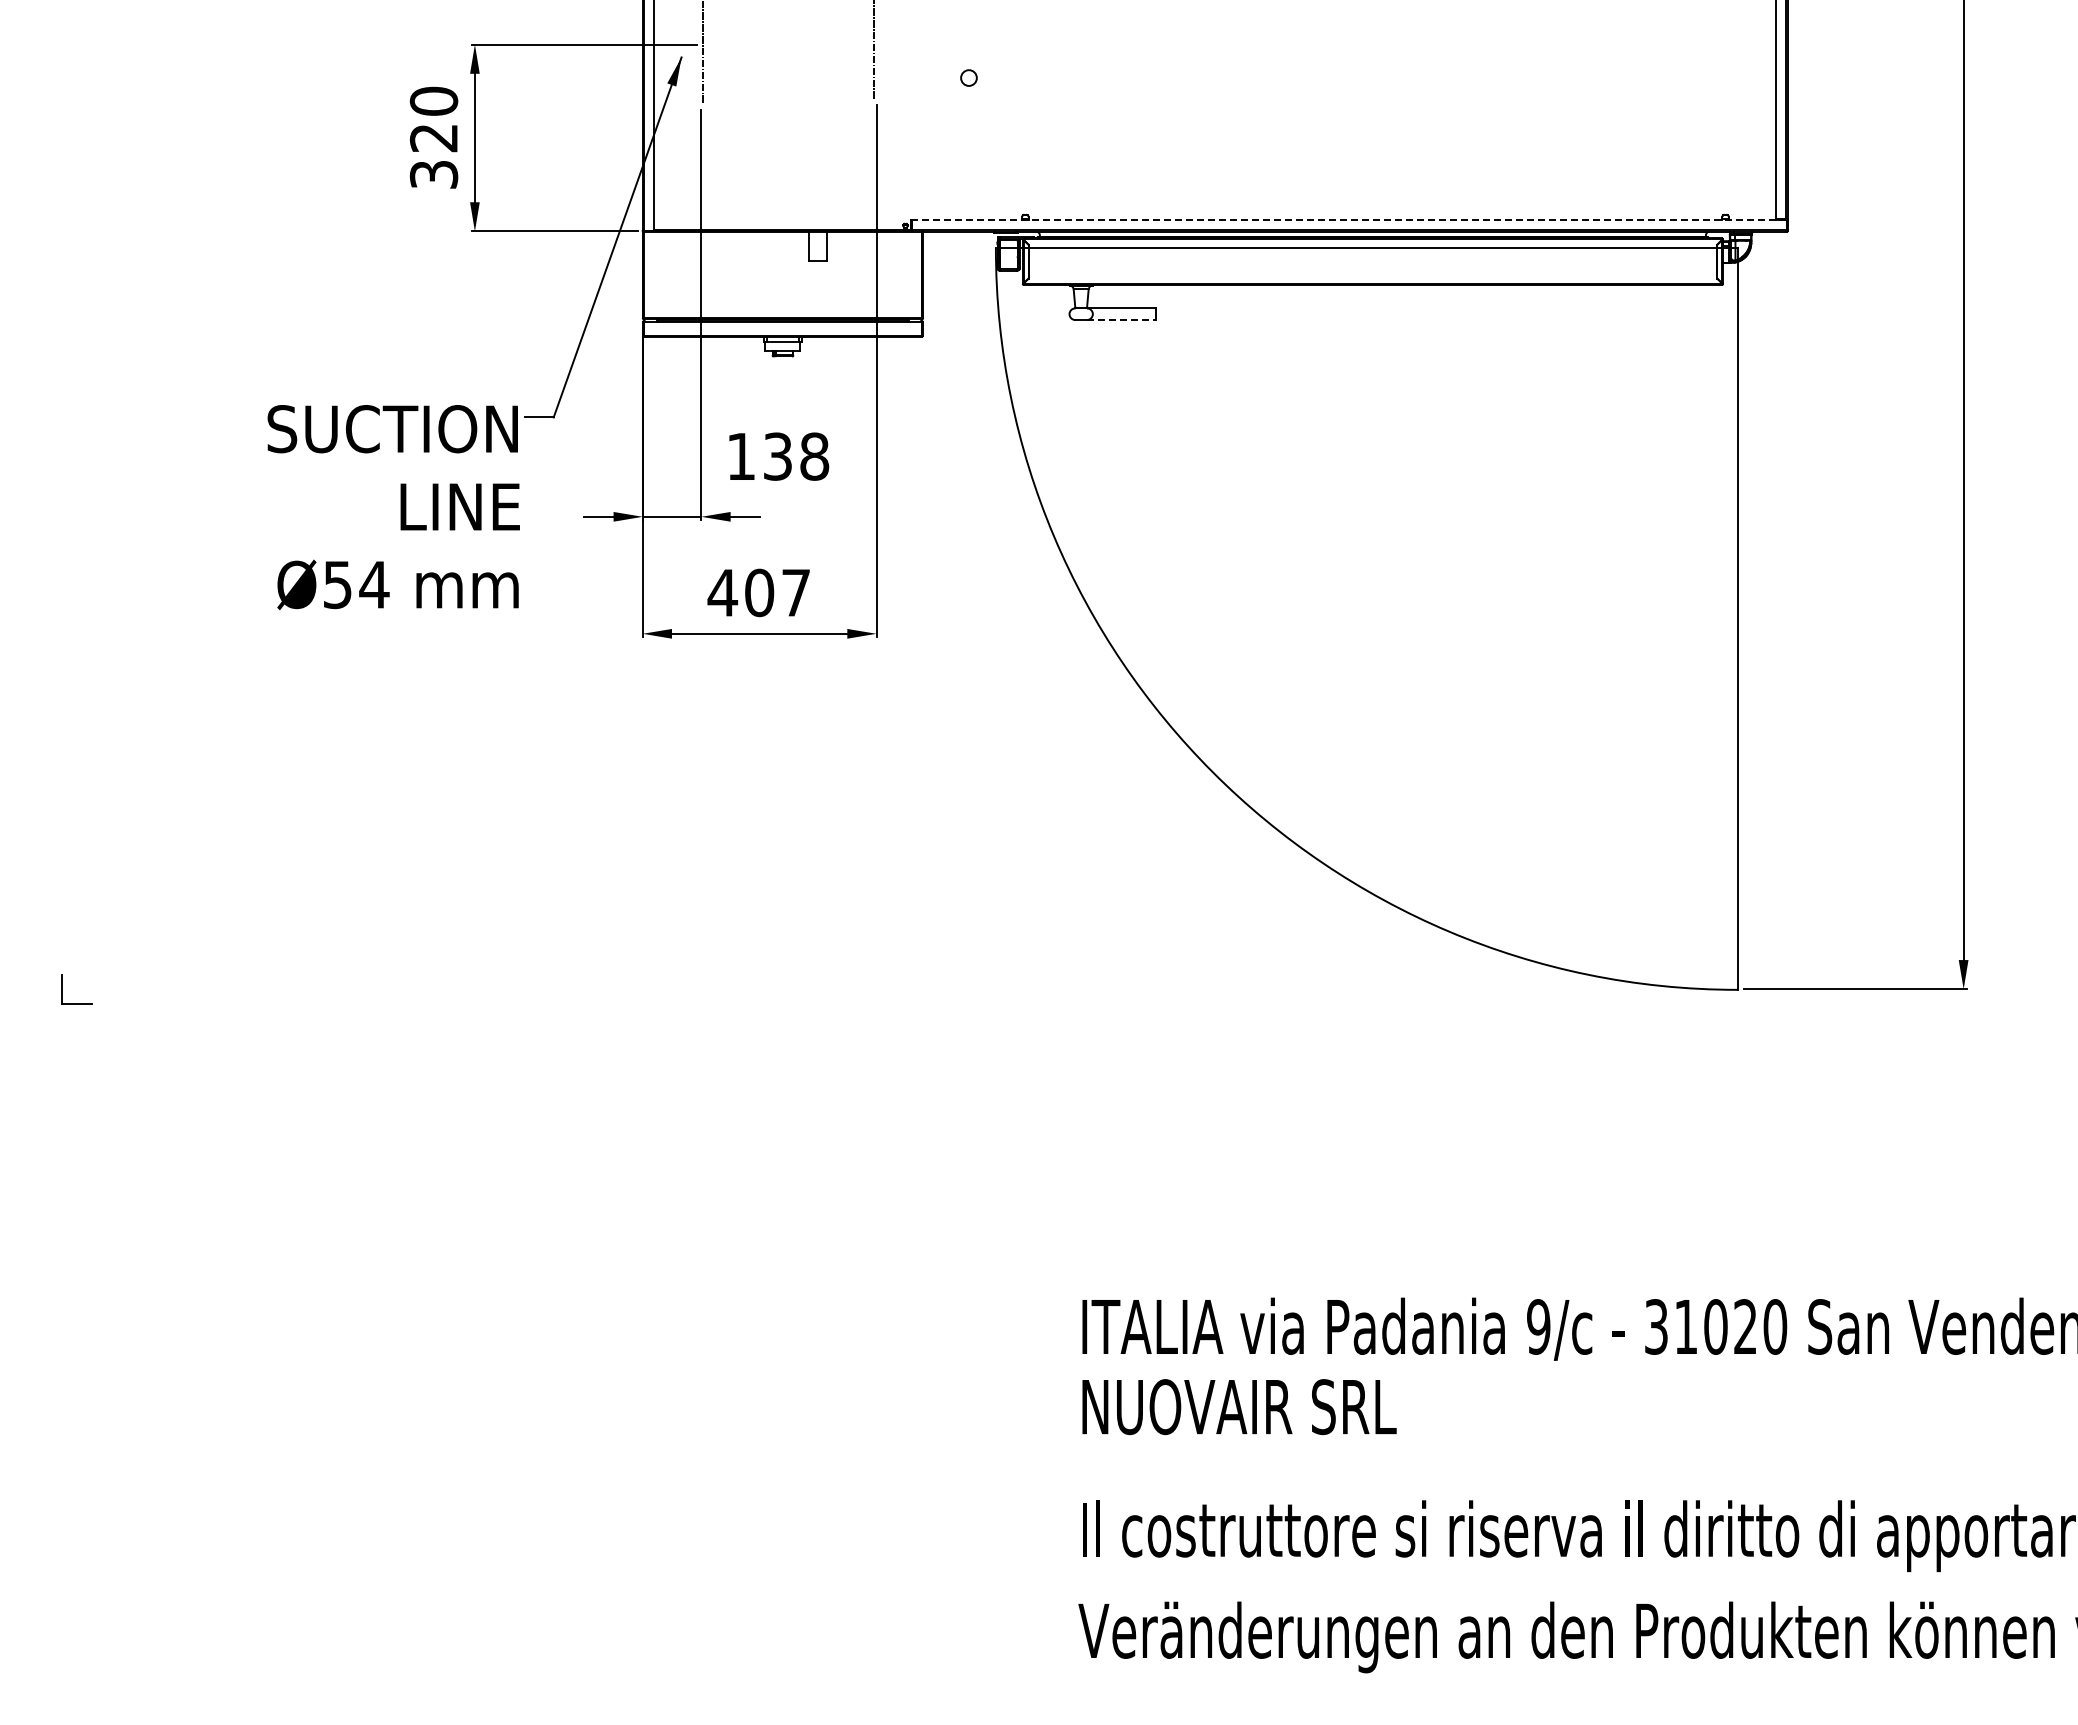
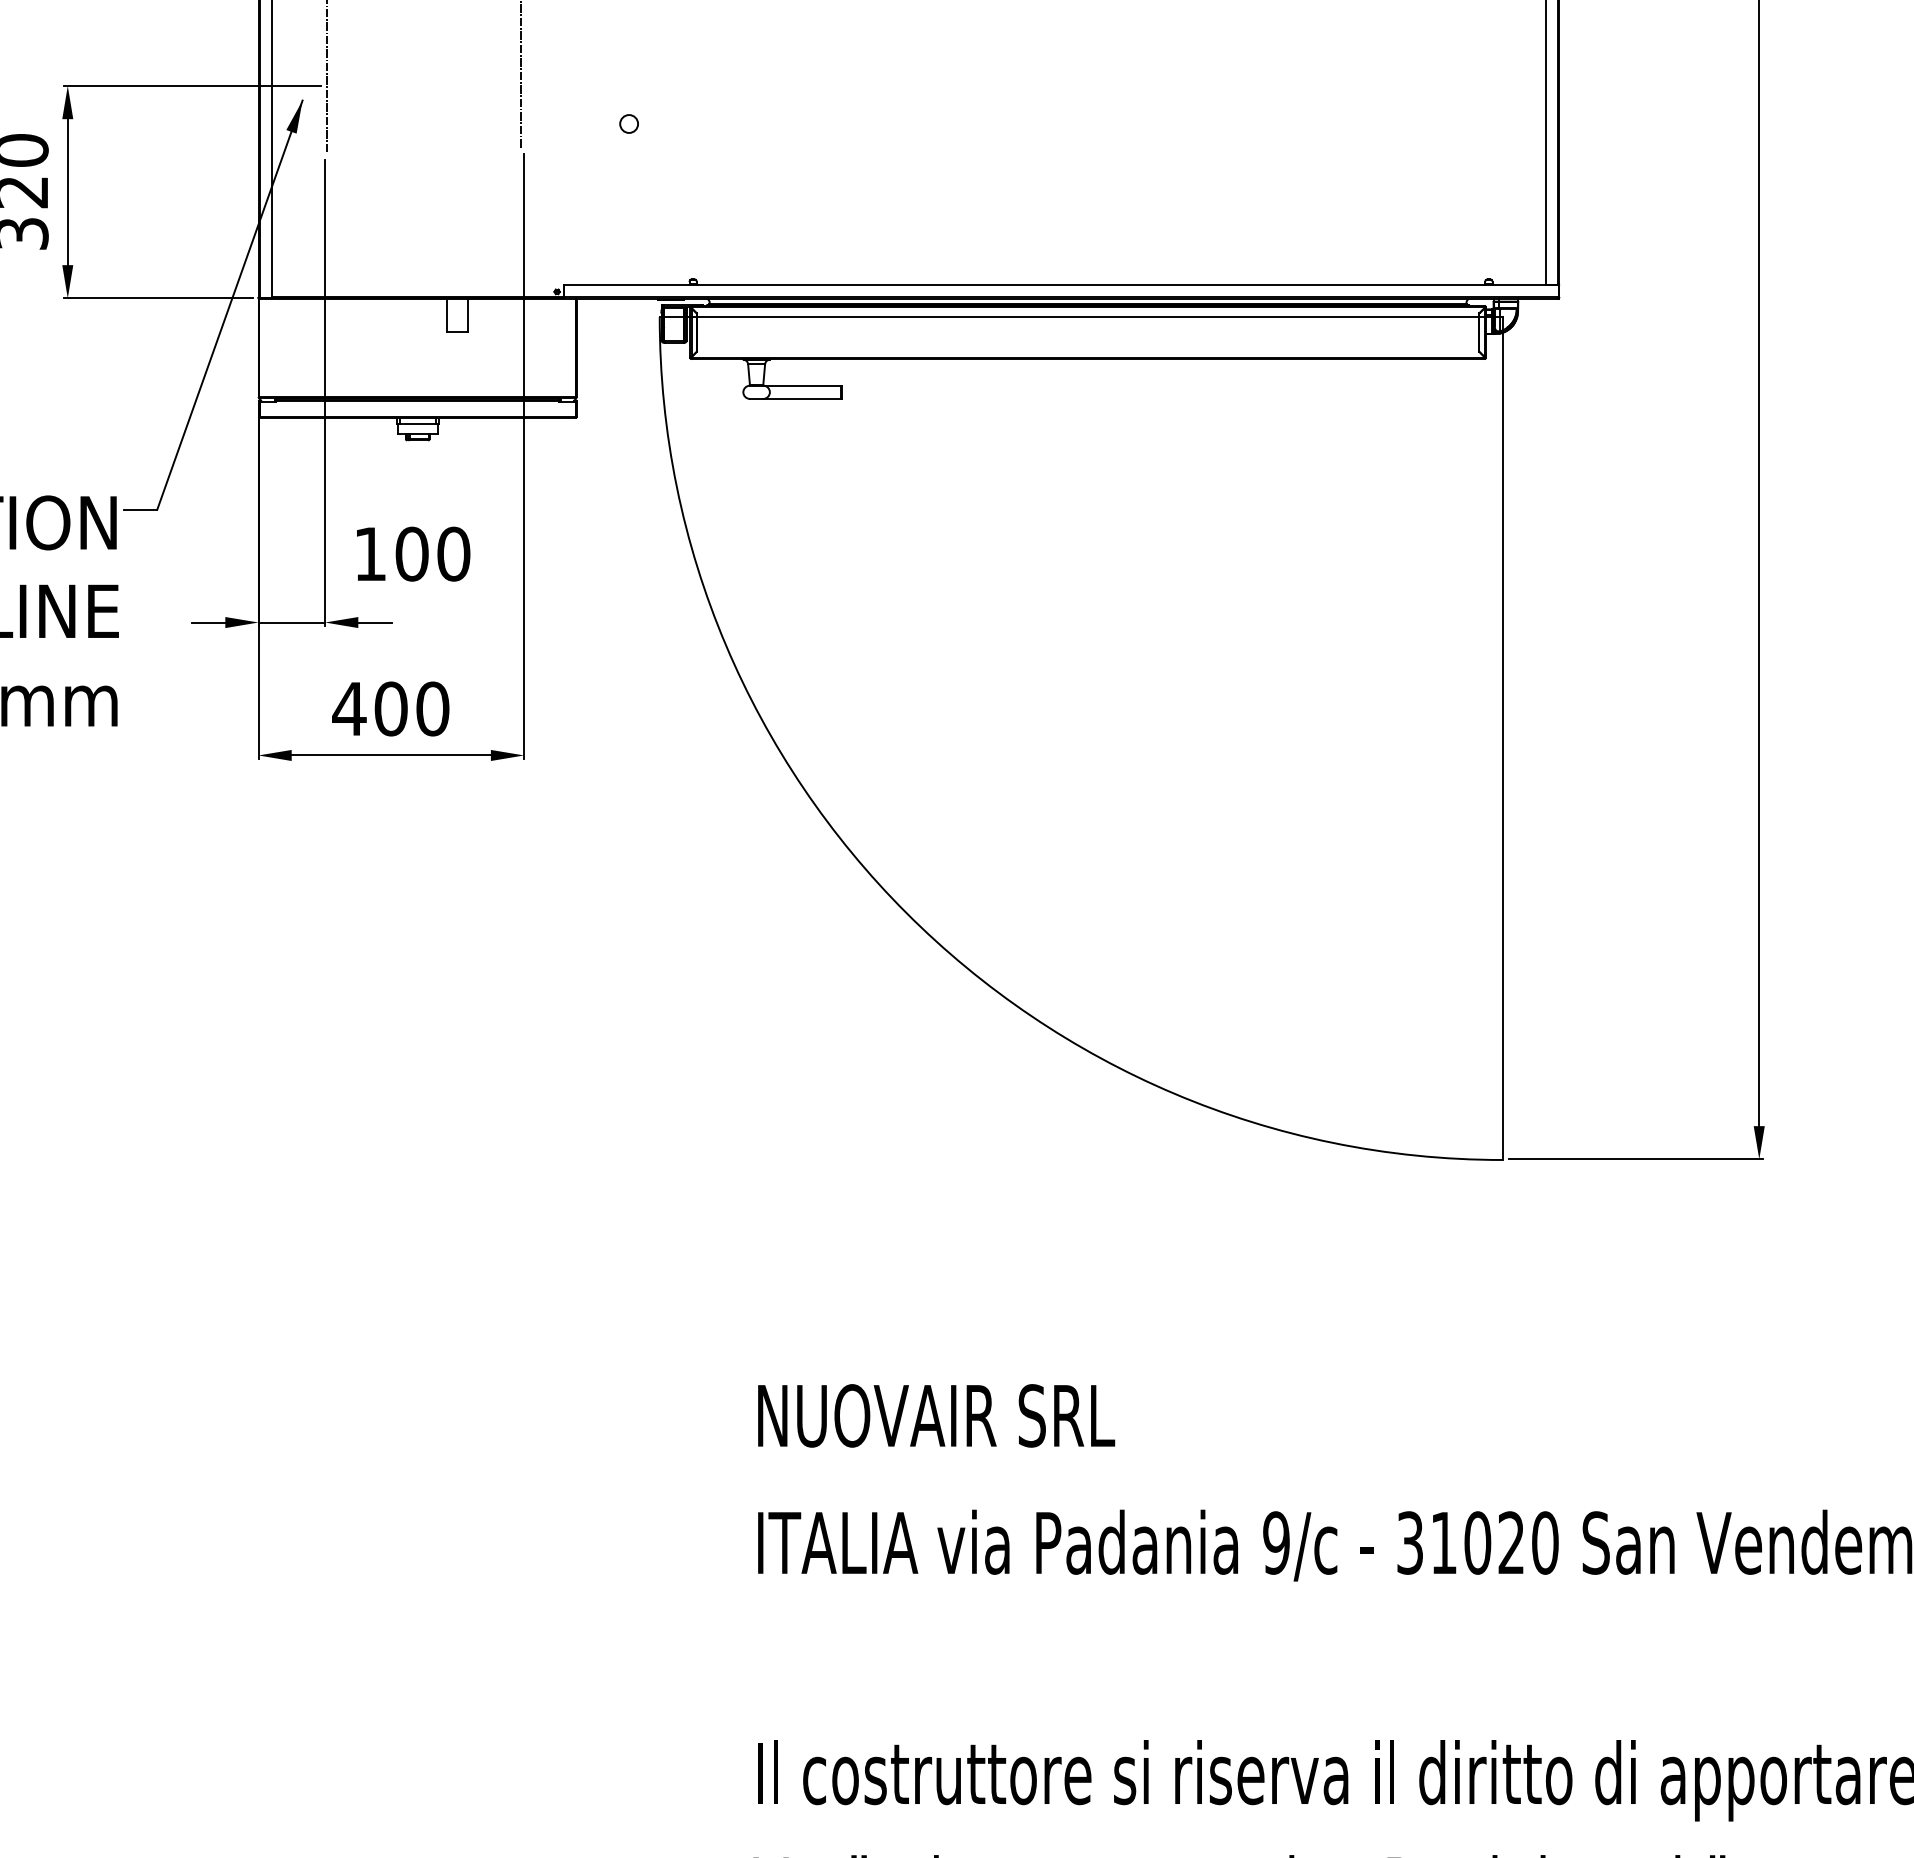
line: (1349, 219) -> (1061, 284), dashed -> solid
line: (1121, 320) -> (802, 399), dashed -> solid
text: (796, 456) -> (433, 553), 138 -> 100
text: (795, 592) -> (432, 708), 407 -> 400
text: (1239, 1407) -> (936, 1416), moved

